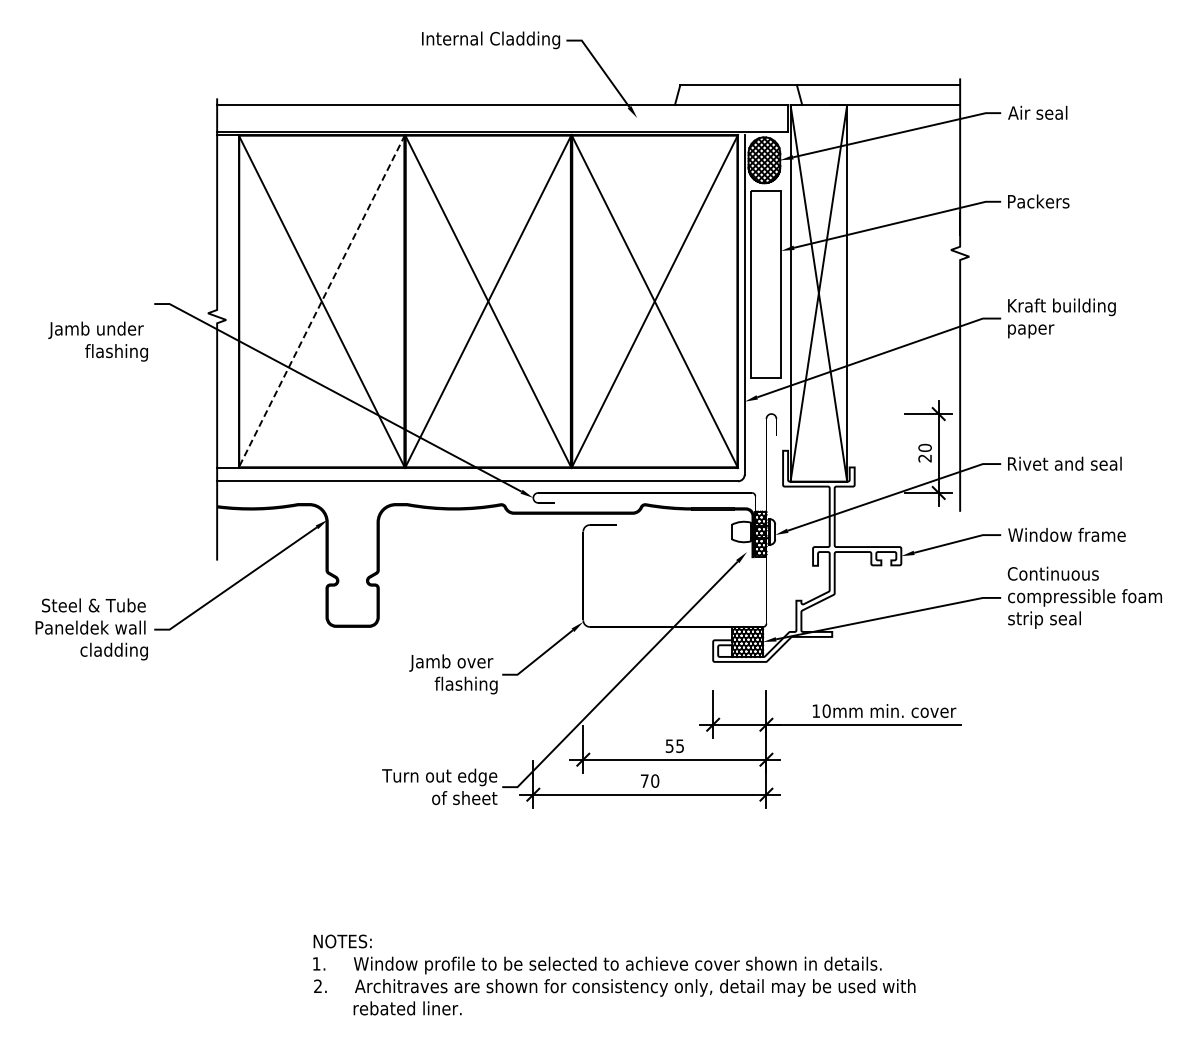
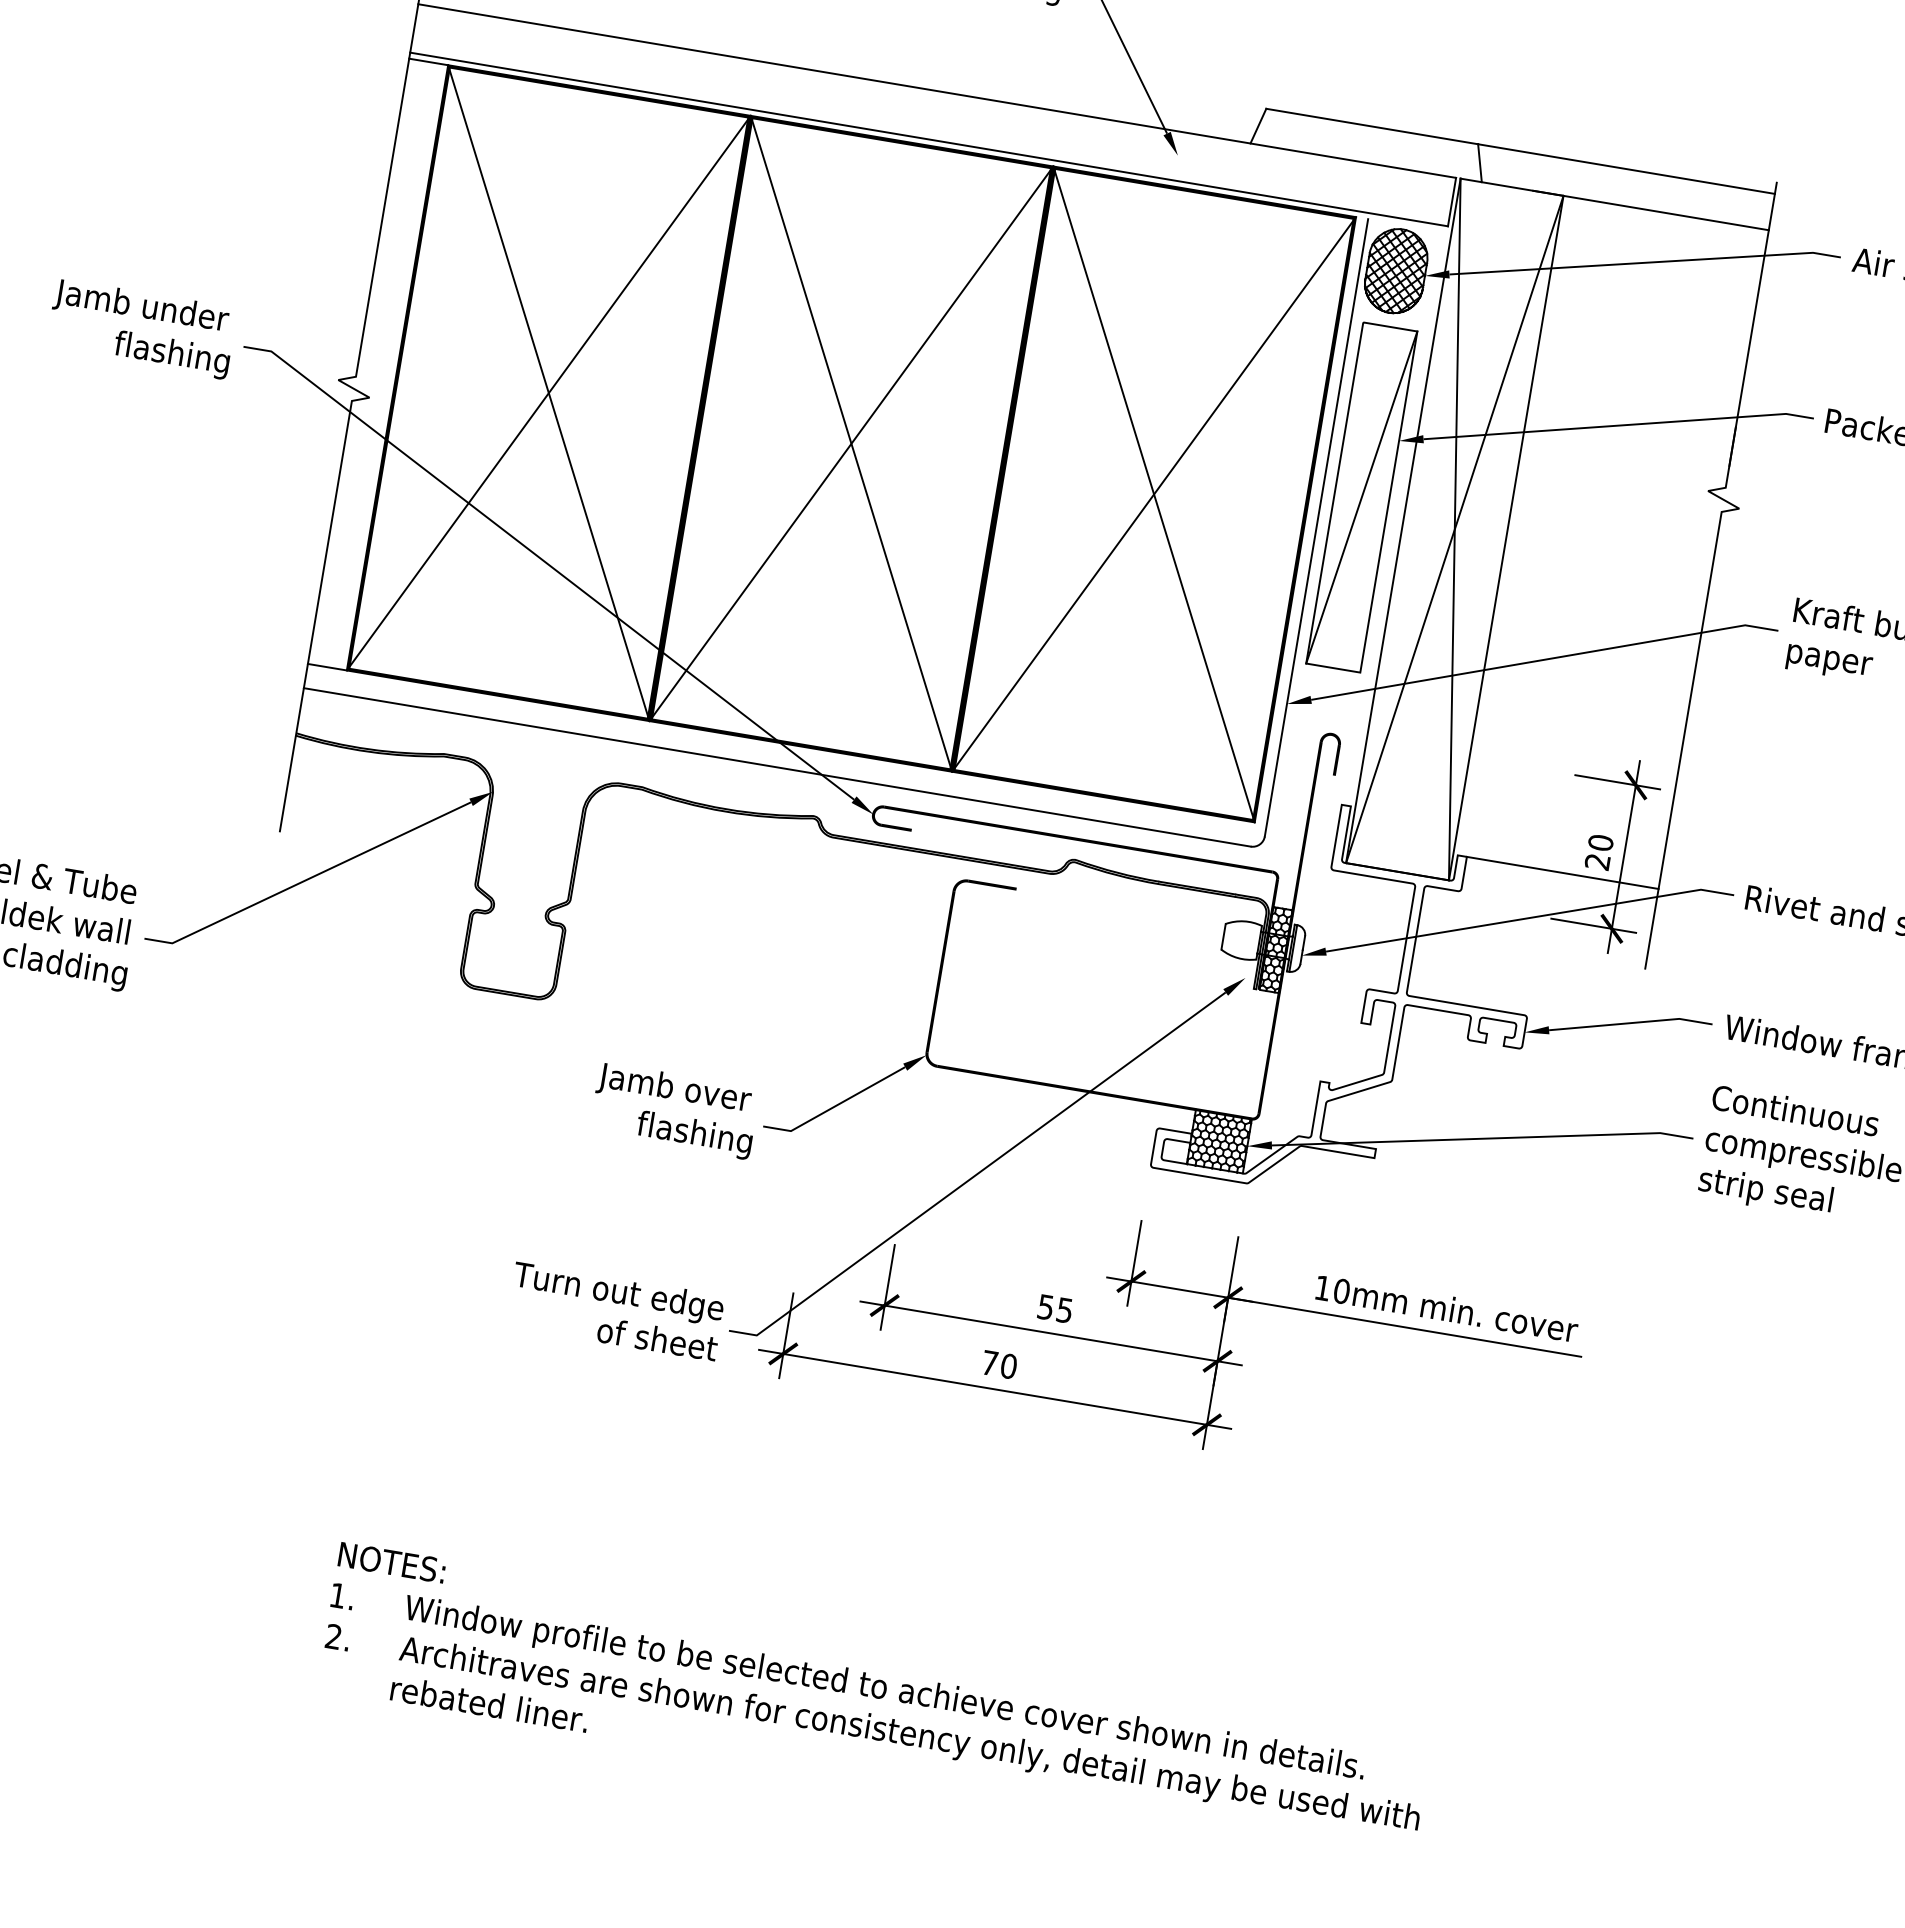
line: (766, 284) -> (1362, 497), added
line: (321, 301) -> (548, 393), dashed -> solid
text: (97, 341) -> (140, 328), moved
line: (907, 467) -> (1562, 873), added

